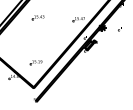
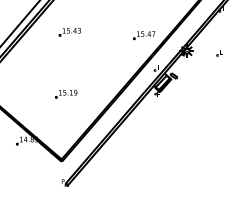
part: (35, 62) -> (64, 94), moved

